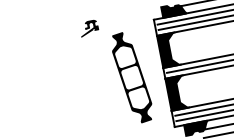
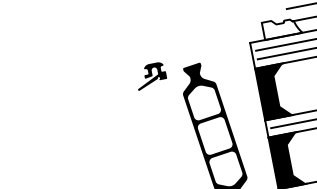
fill: (173, 11) -> (281, 29), removed
part: (90, 28) -> (153, 76), moved

